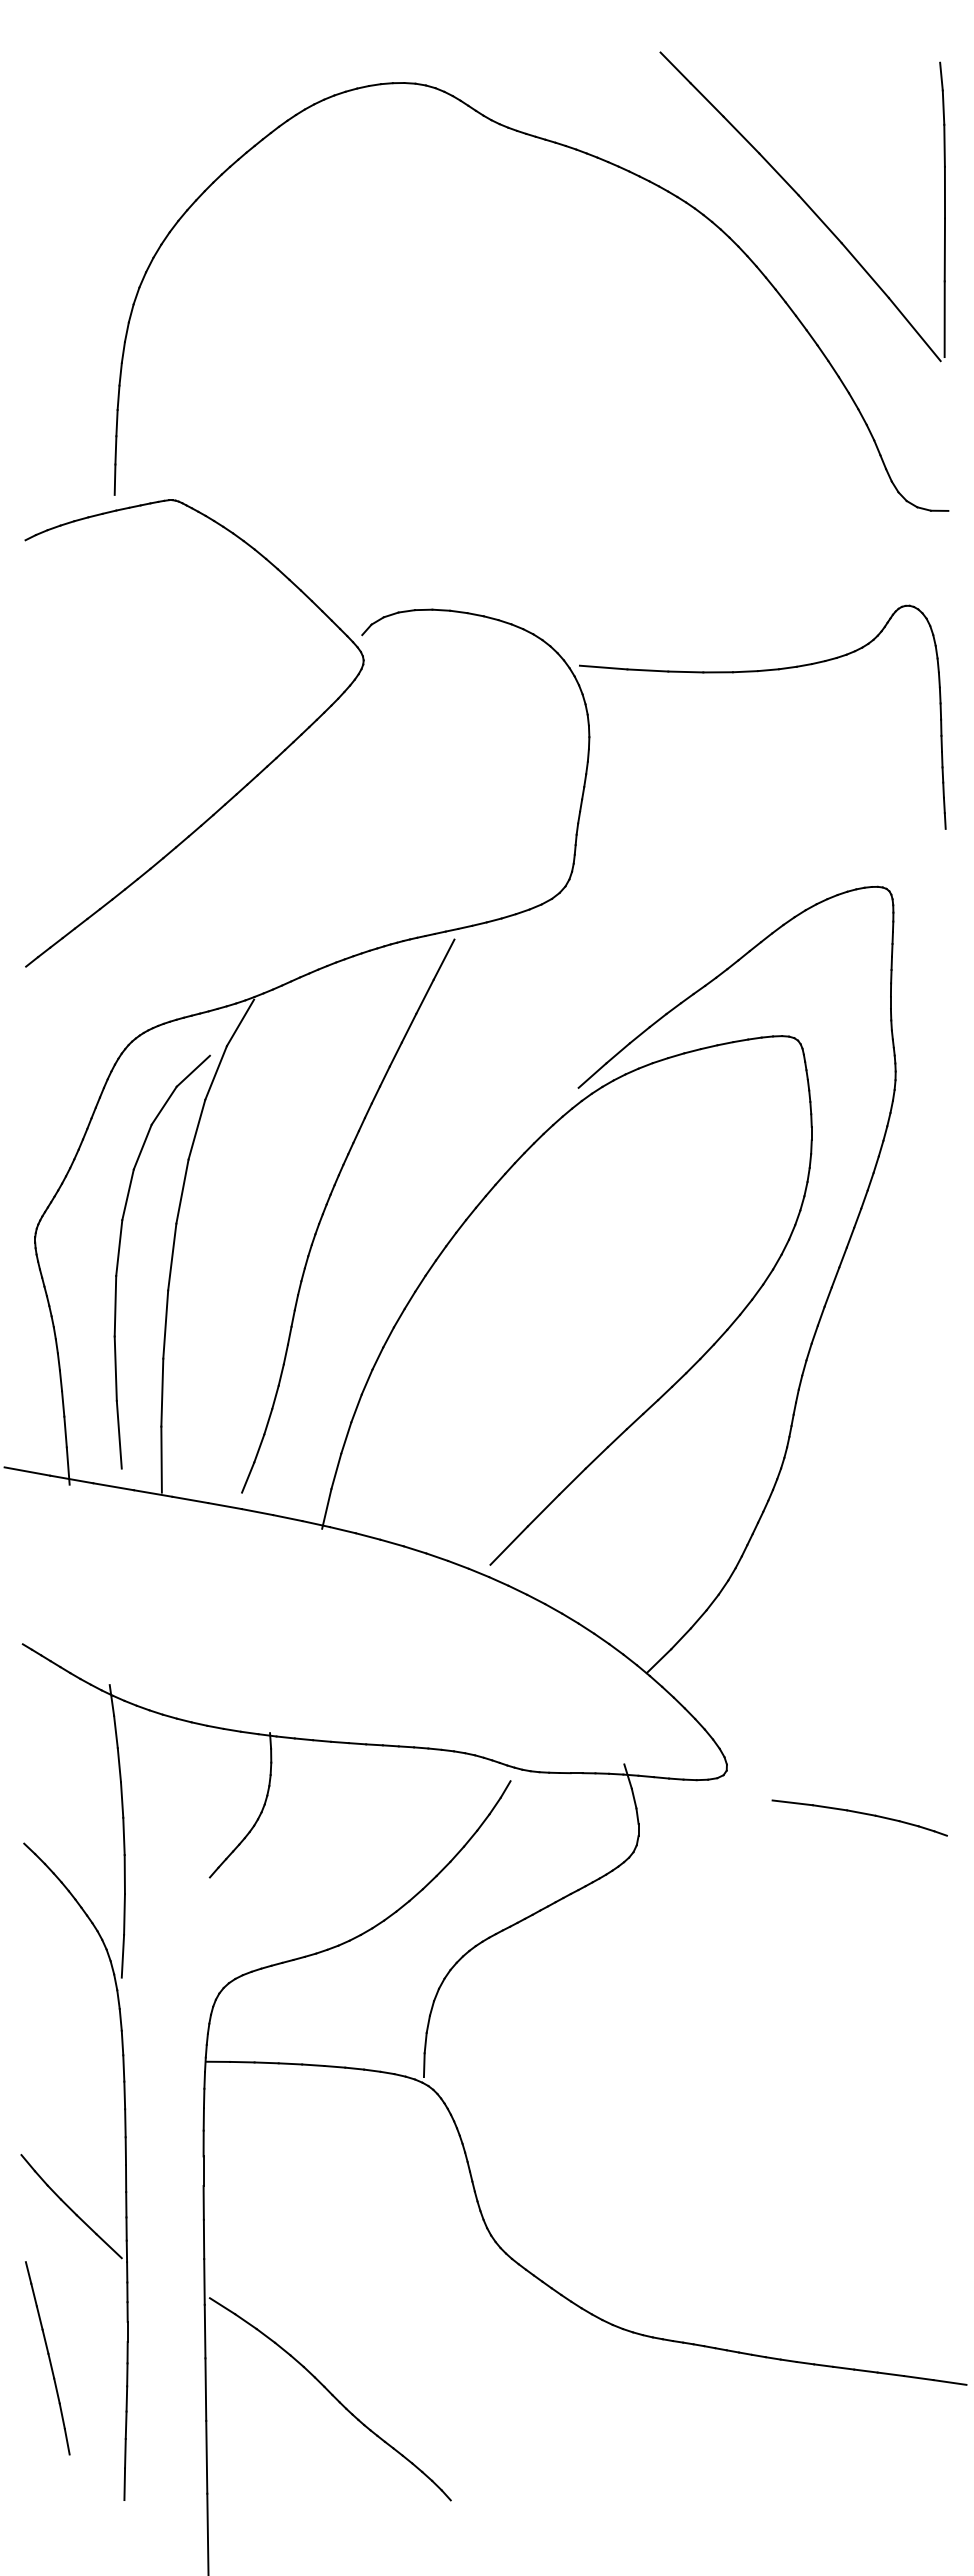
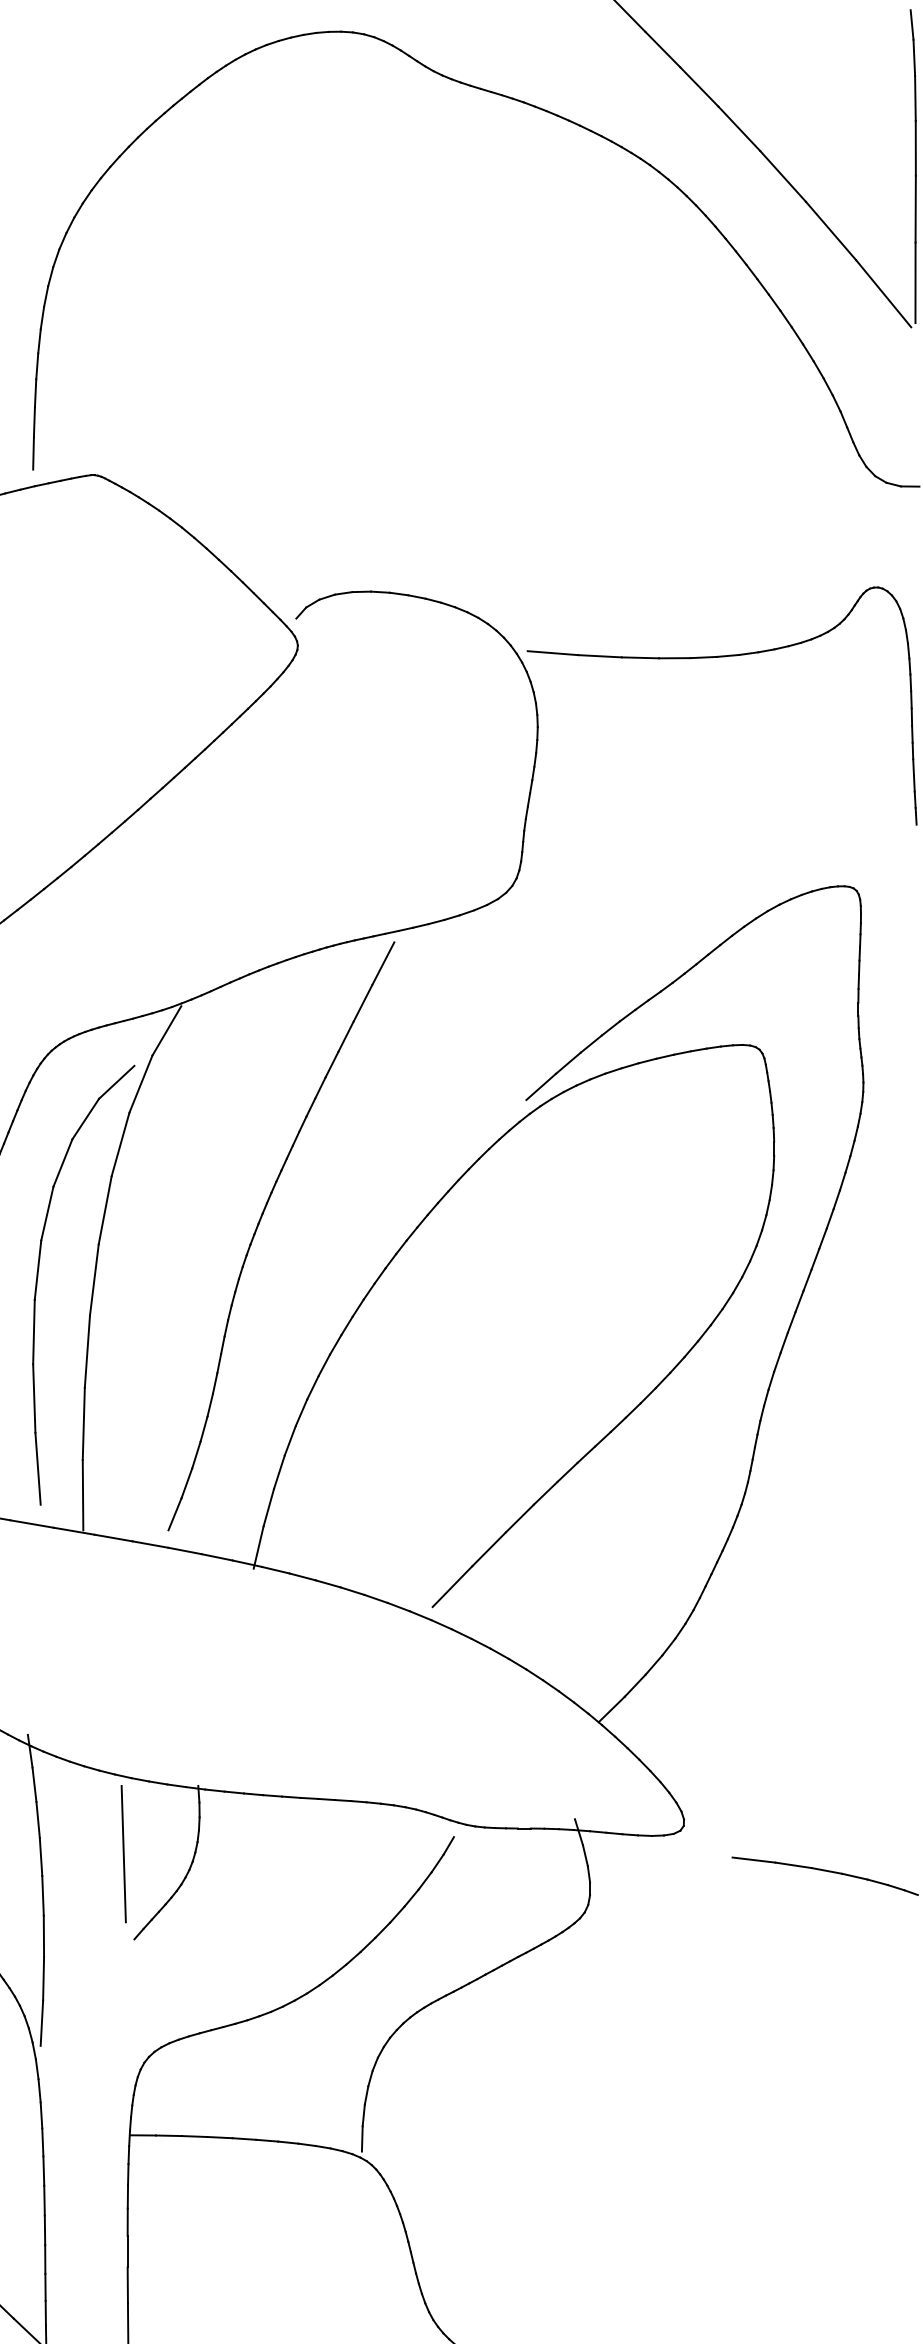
line: (199, 1797) -> (123, 1854), added

